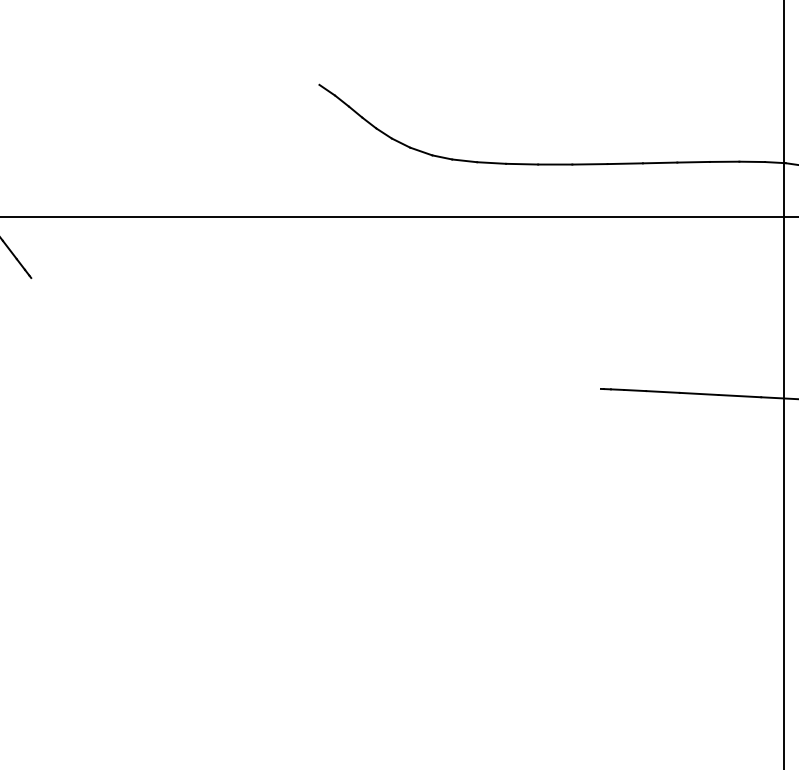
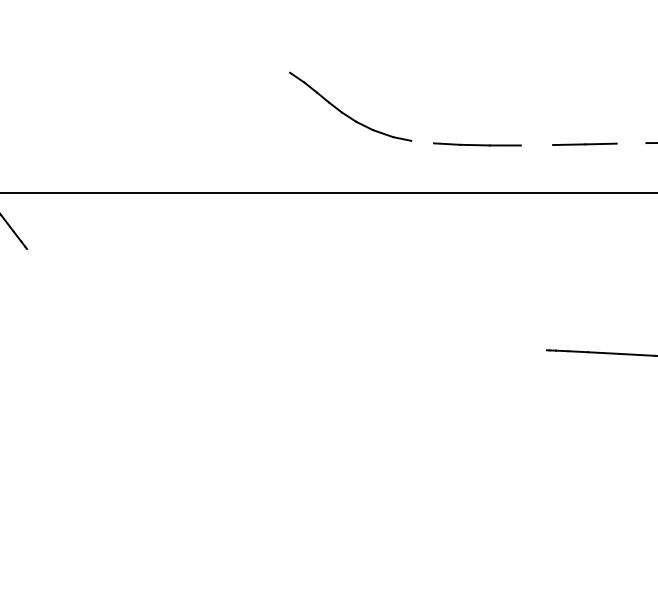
line: (464, 160) -> (422, 141), removed
line: (693, 161) -> (631, 142), removed
line: (589, 164) -> (536, 145), removed

